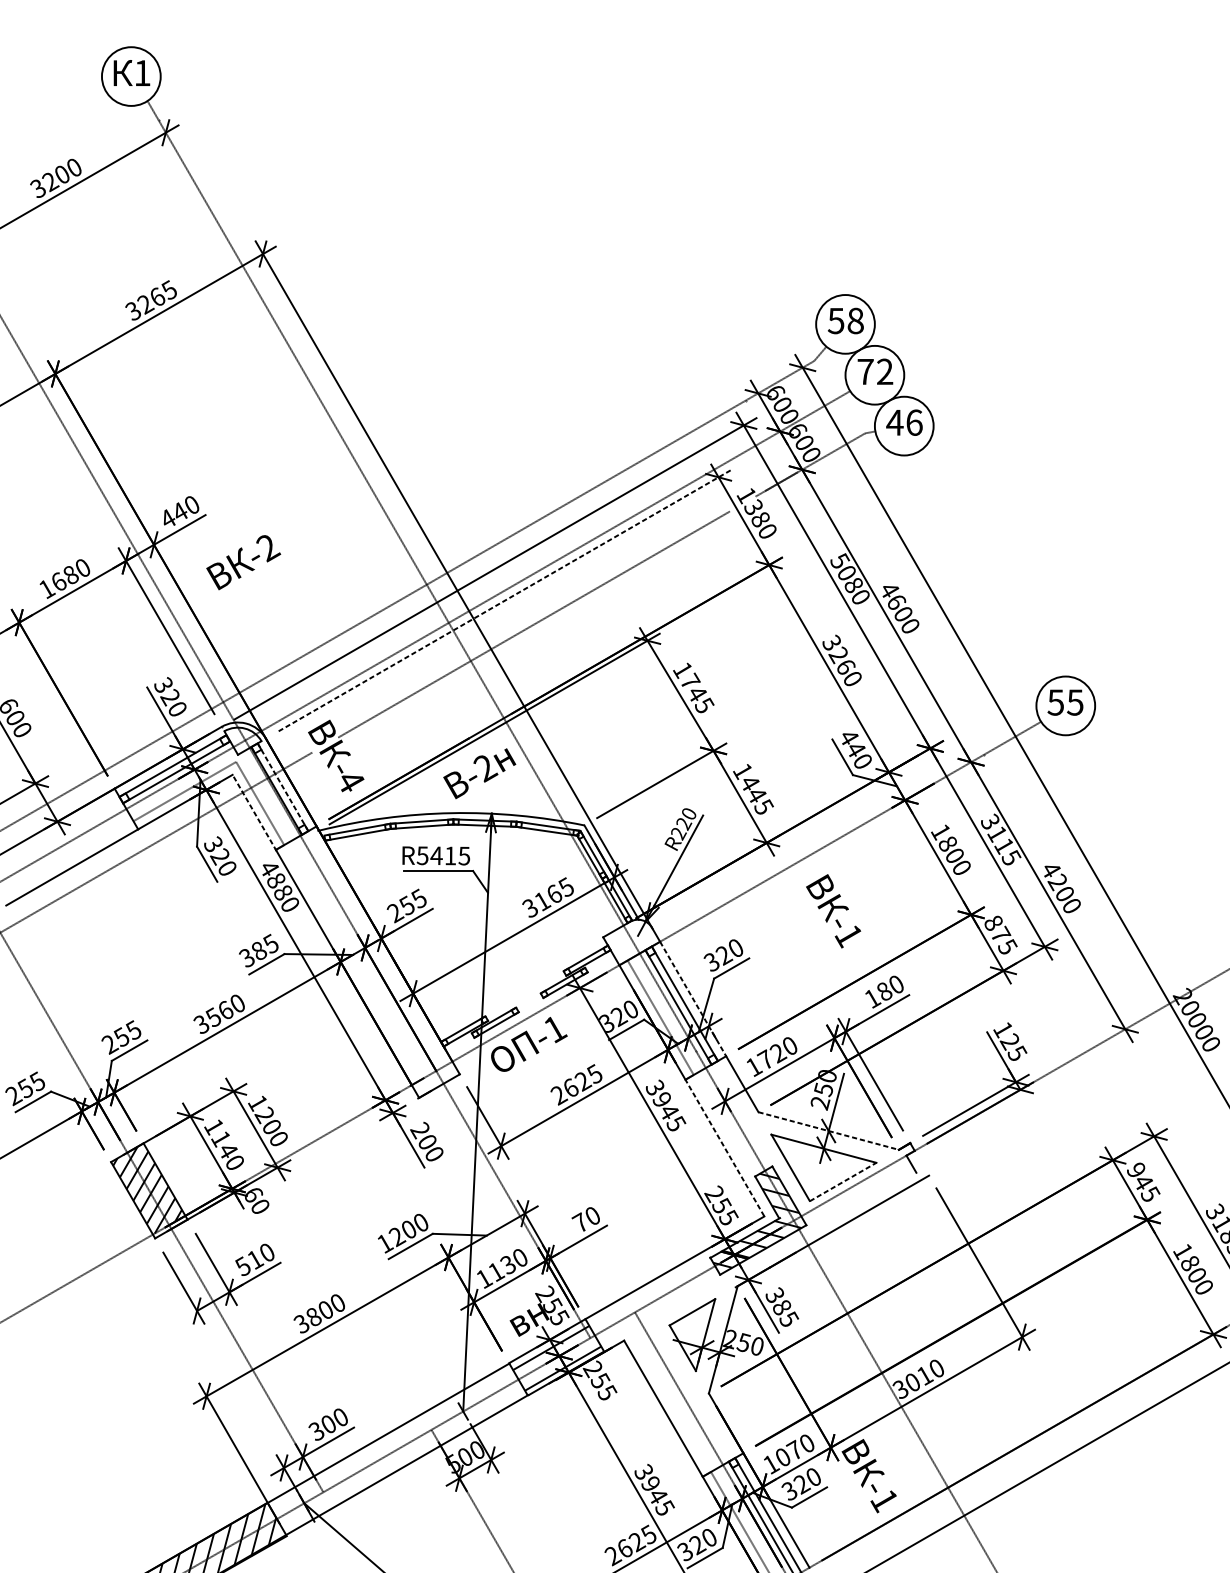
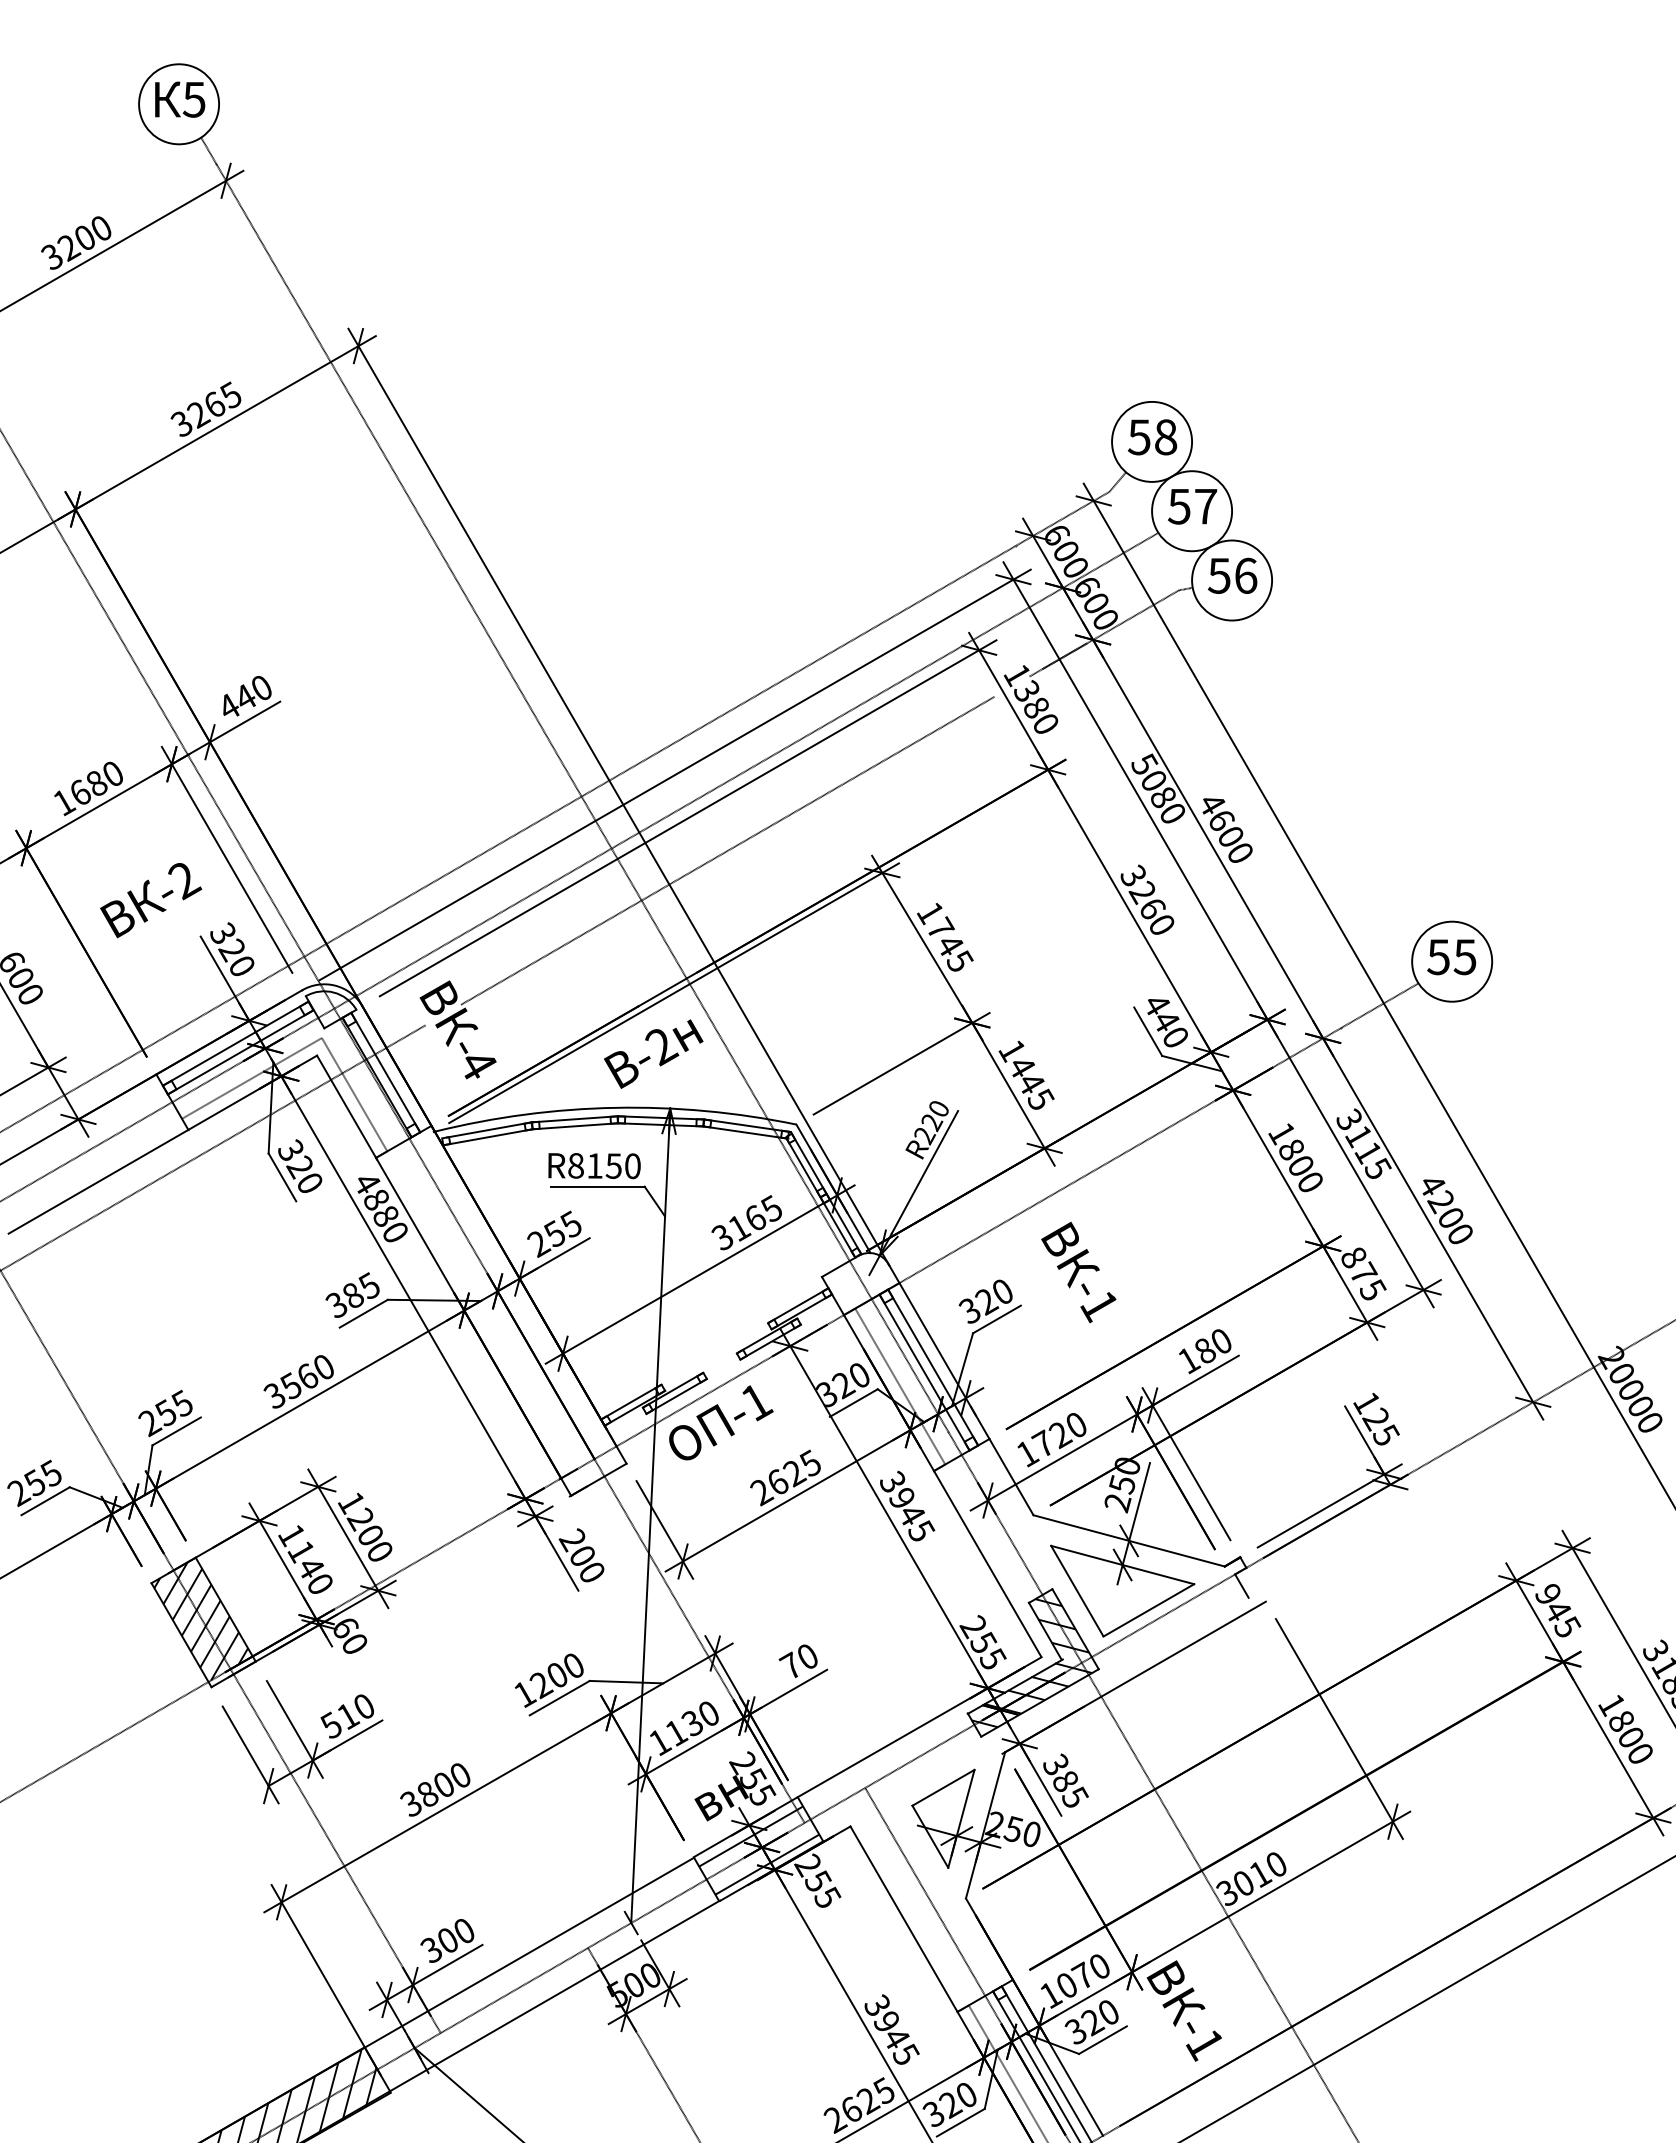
text: (141, 73) -> (193, 99), 1 -> 5
text: (875, 371) -> (1192, 506), 72 -> 57
text: (895, 422) -> (1219, 575), 46 -> 56
text: (243, 562) -> (151, 900), moved
line: (505, 600) -> (688, 818), dashed -> solid
line: (282, 787) -> (385, 1072), dashed -> solid
line: (254, 812) -> (346, 1107), dashed -> solid
text: (442, 856) -> (603, 1166), R5415 -> R8150
text: (833, 911) -> (1078, 1272), moved
line: (693, 999) -> (944, 1361), dashed -> solid
line: (828, 1131) -> (1129, 1541), dashed -> solid
line: (724, 1147) -> (987, 1563), dashed -> solid
line: (843, 1182) -> (1149, 1610), dashed -> solid

